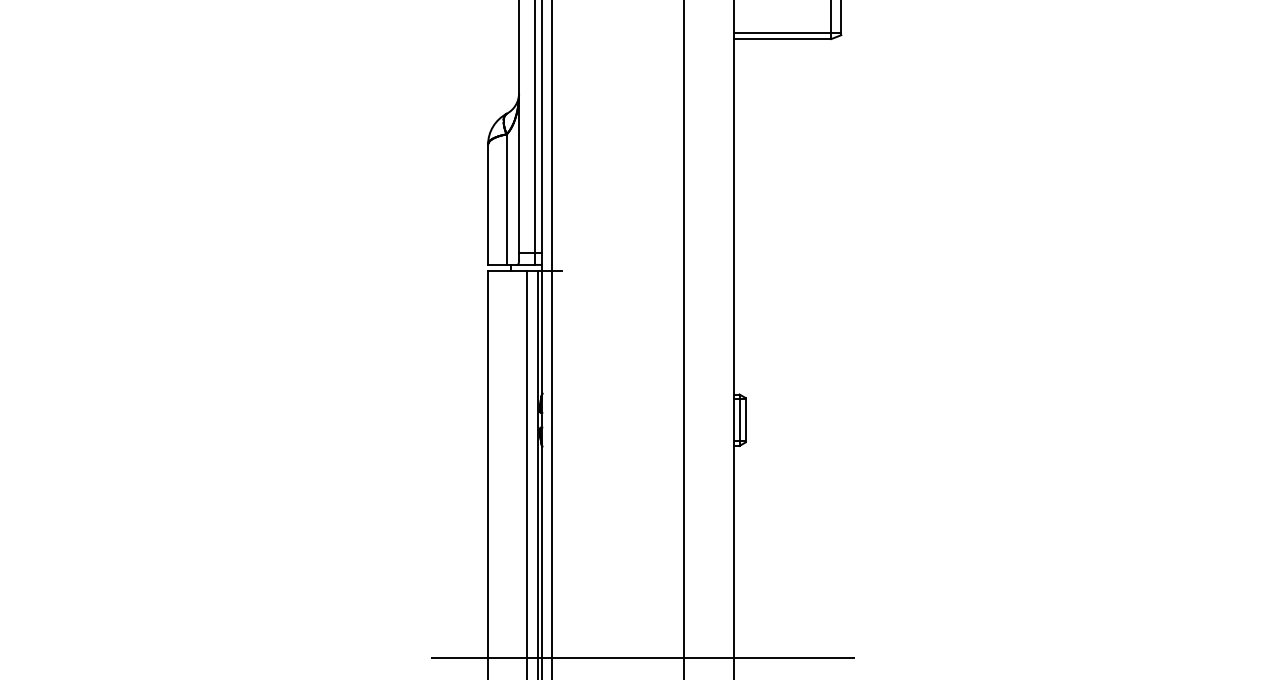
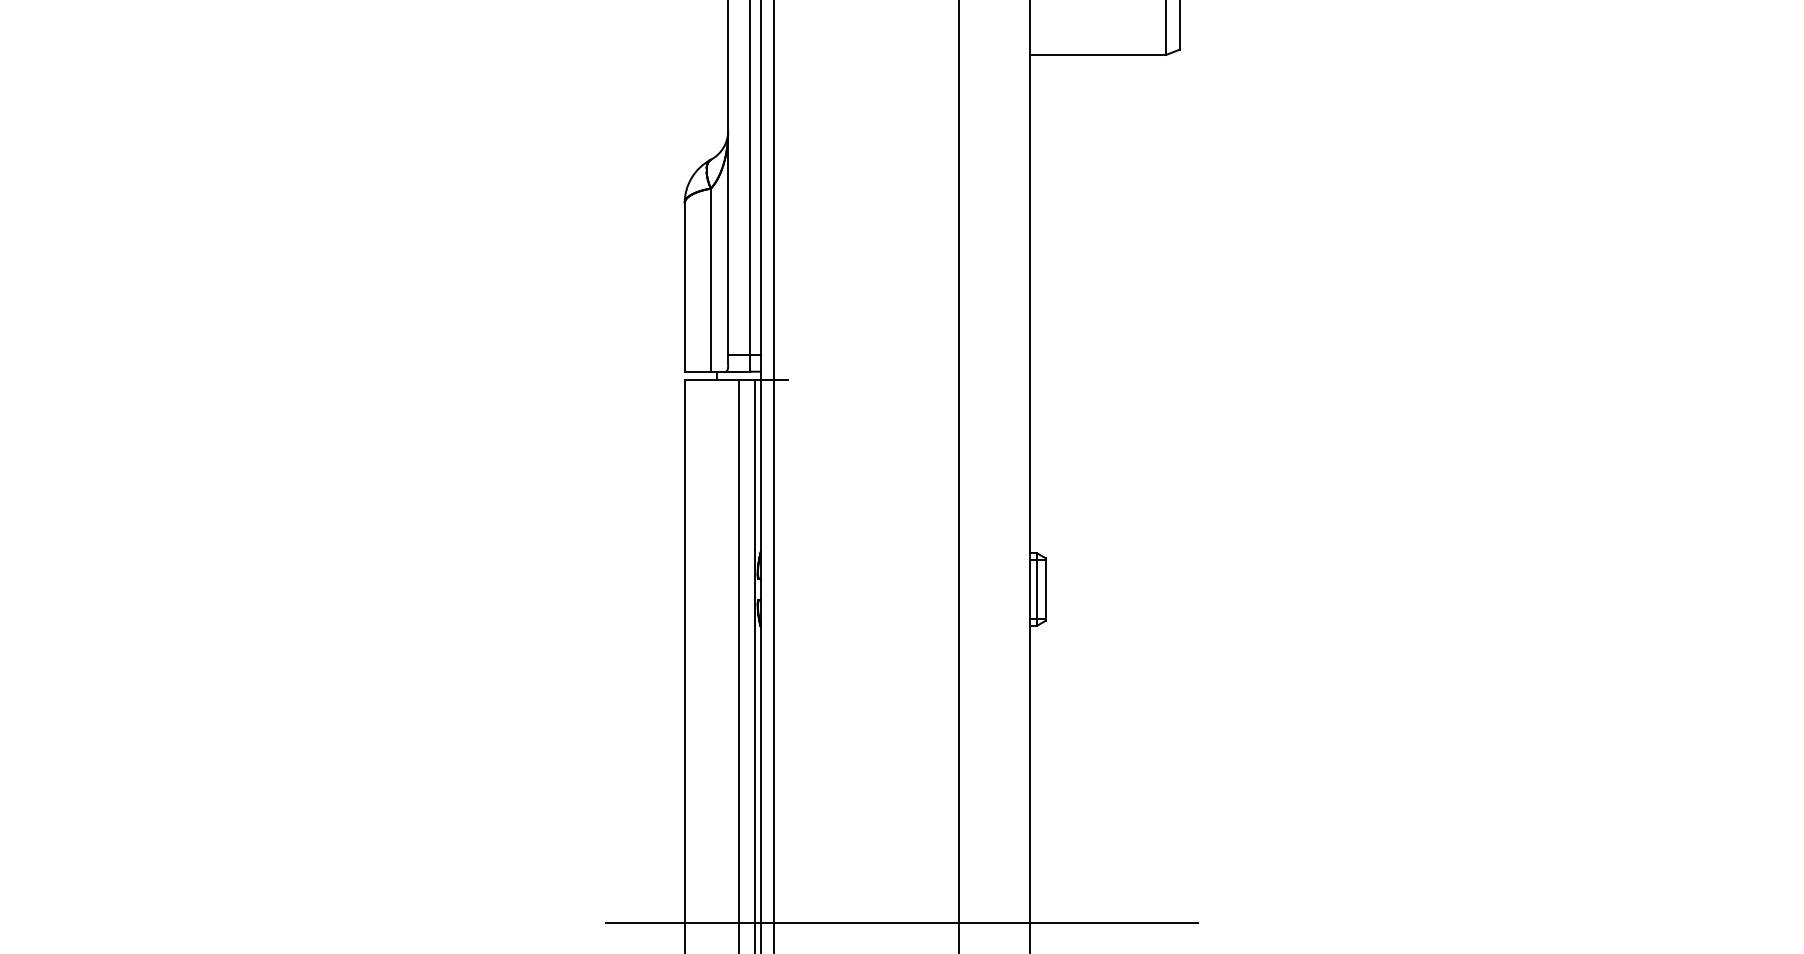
line: (787, 33) -> (1104, 46), removed

